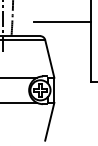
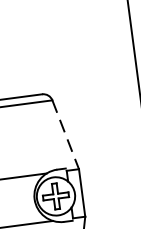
line: (62, 21) -> (80, 61), removed
line: (49, 59) -> (65, 136), solid -> dashed

